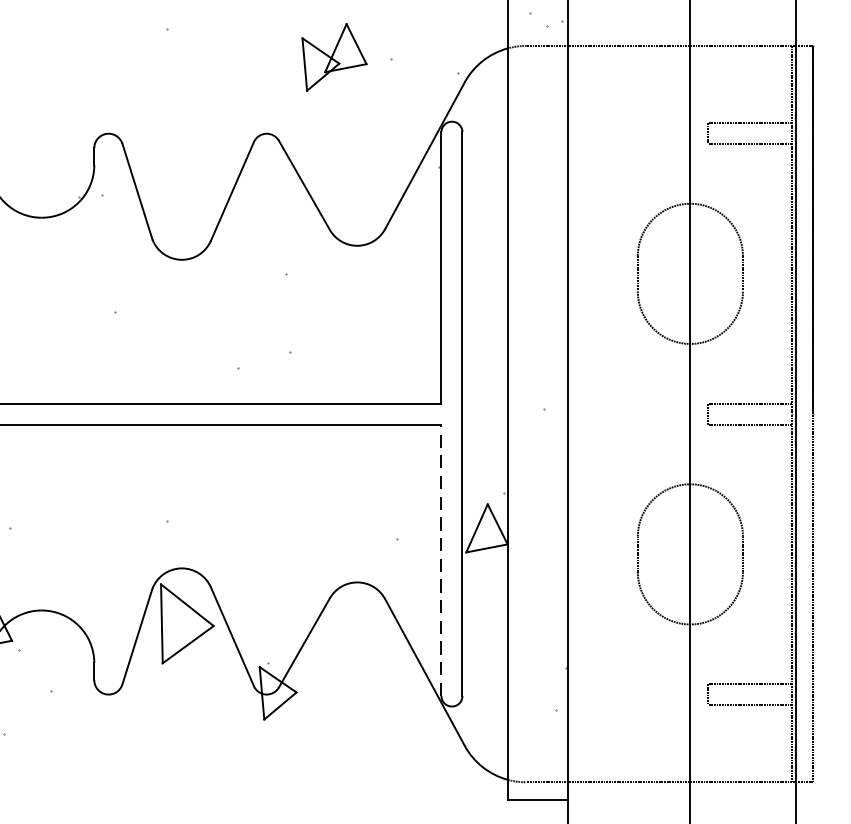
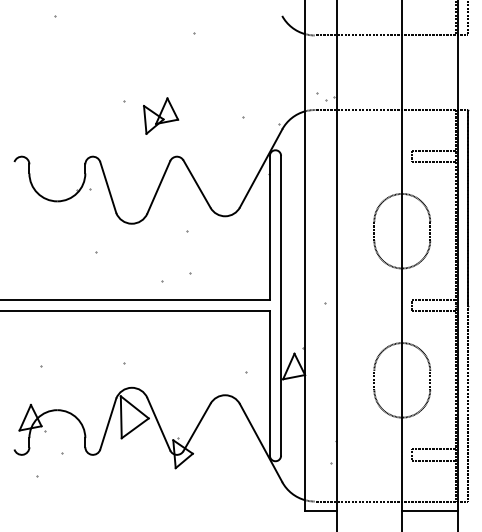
part: (335, 56) -> (161, 115), moved
line: (440, 560) -> (269, 383), dashed -> solid
line: (743, 799) -> (430, 510), added

